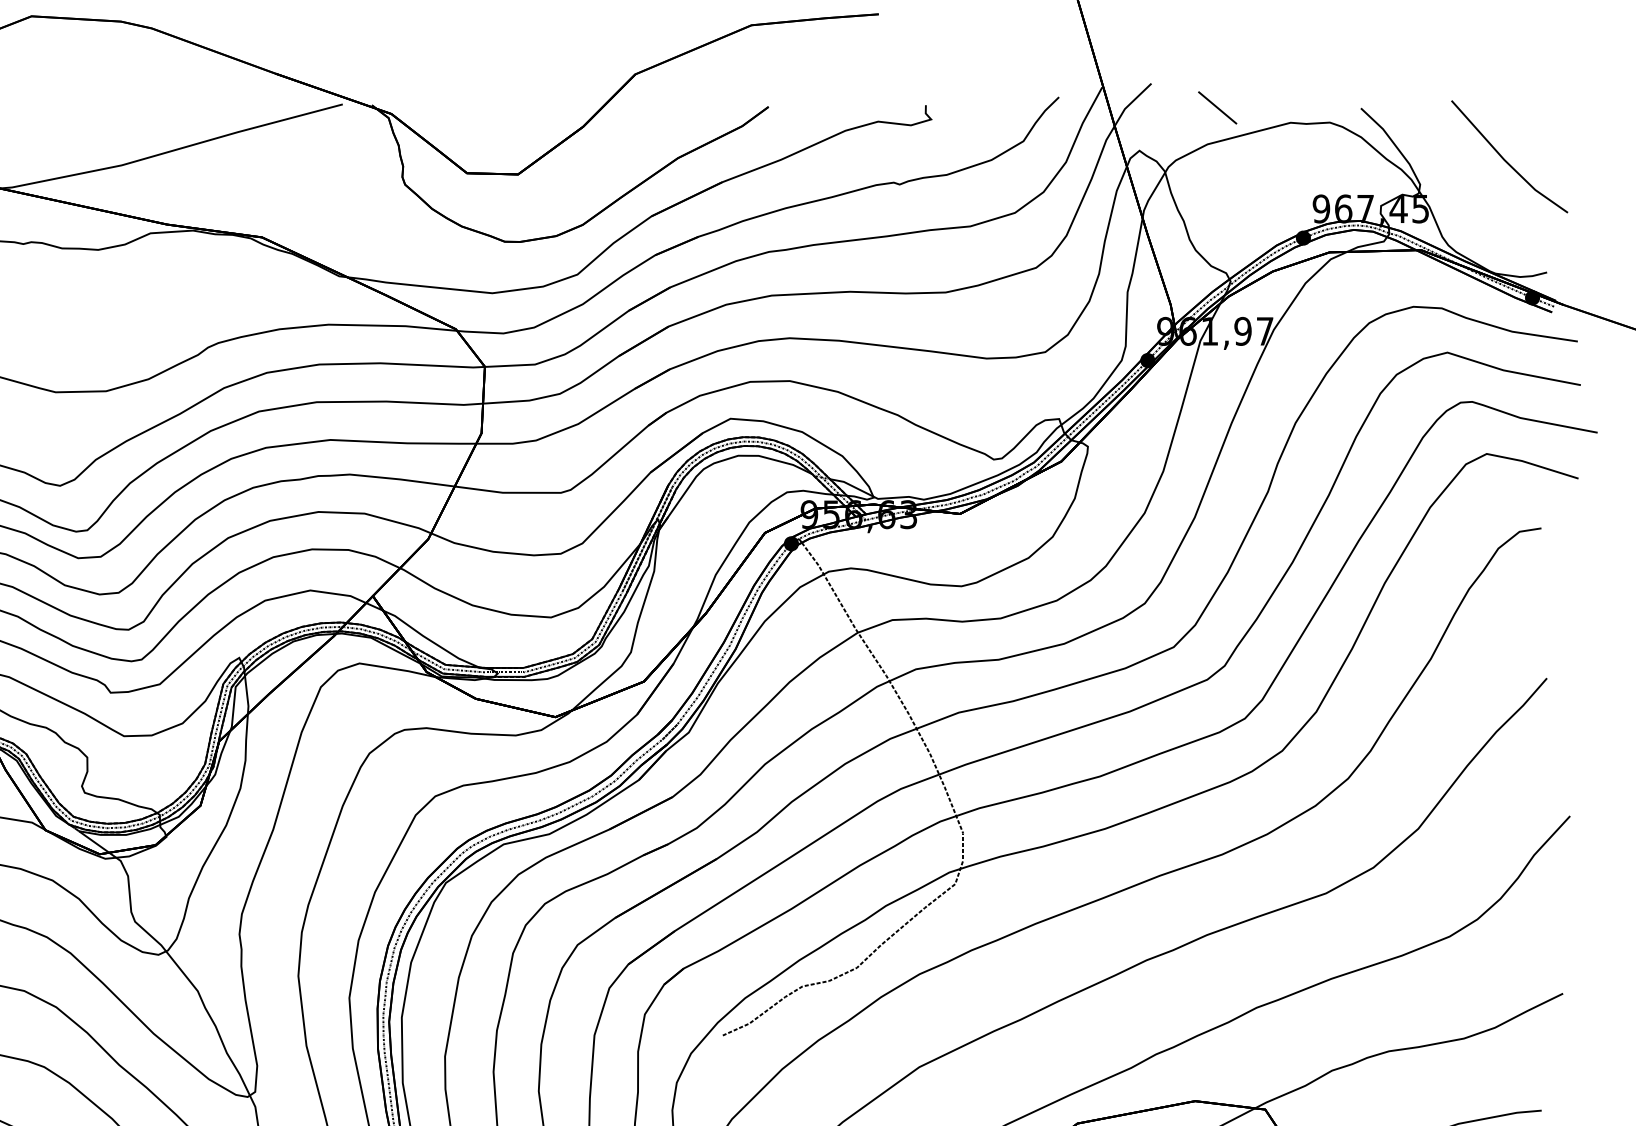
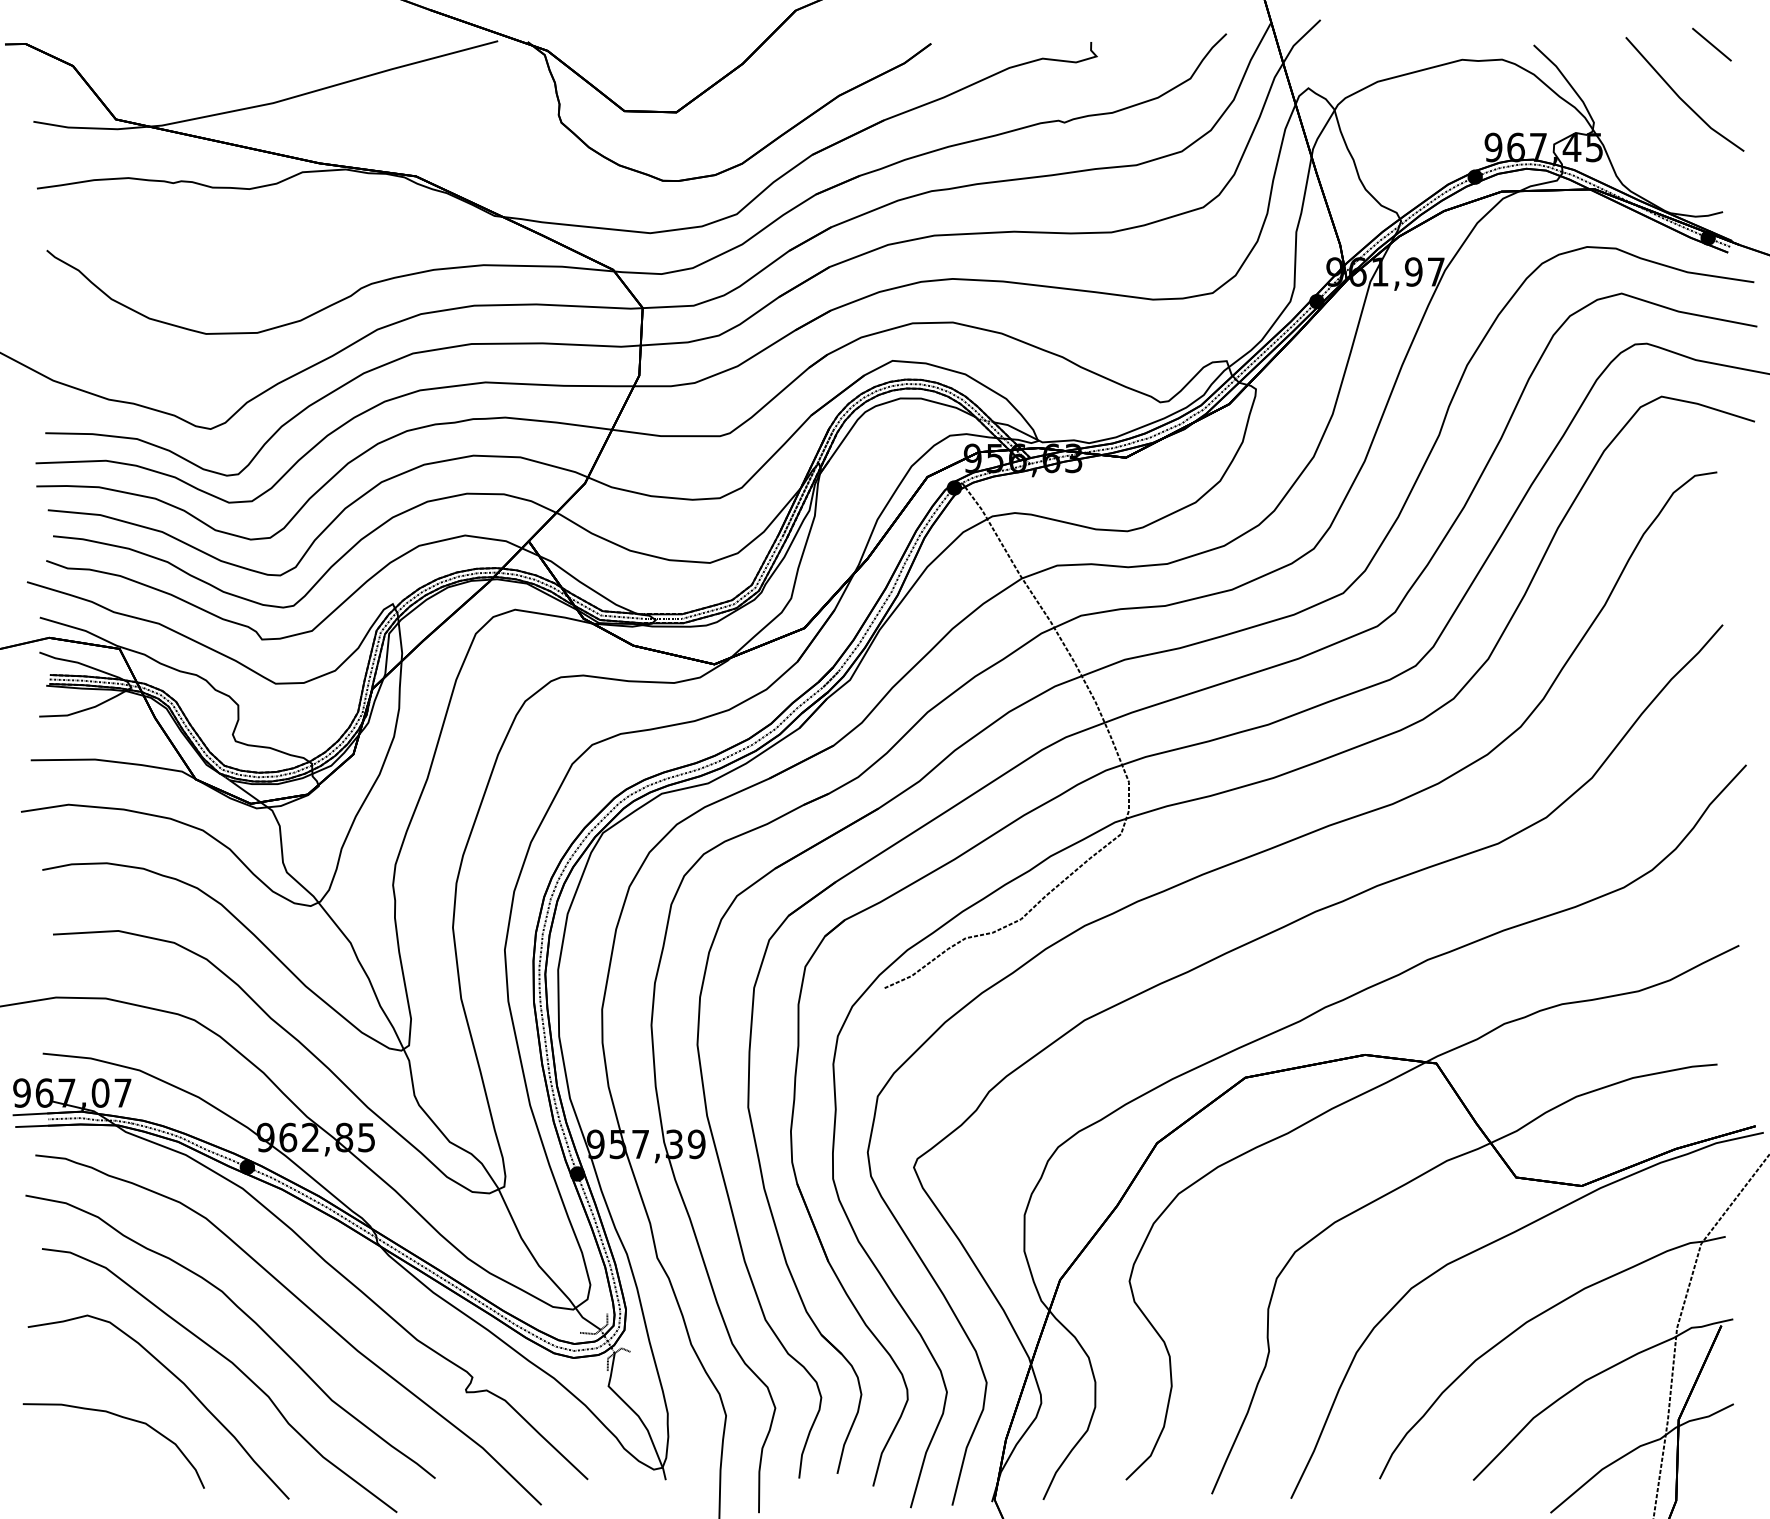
line: (1217, 107) -> (1711, 44), moved

